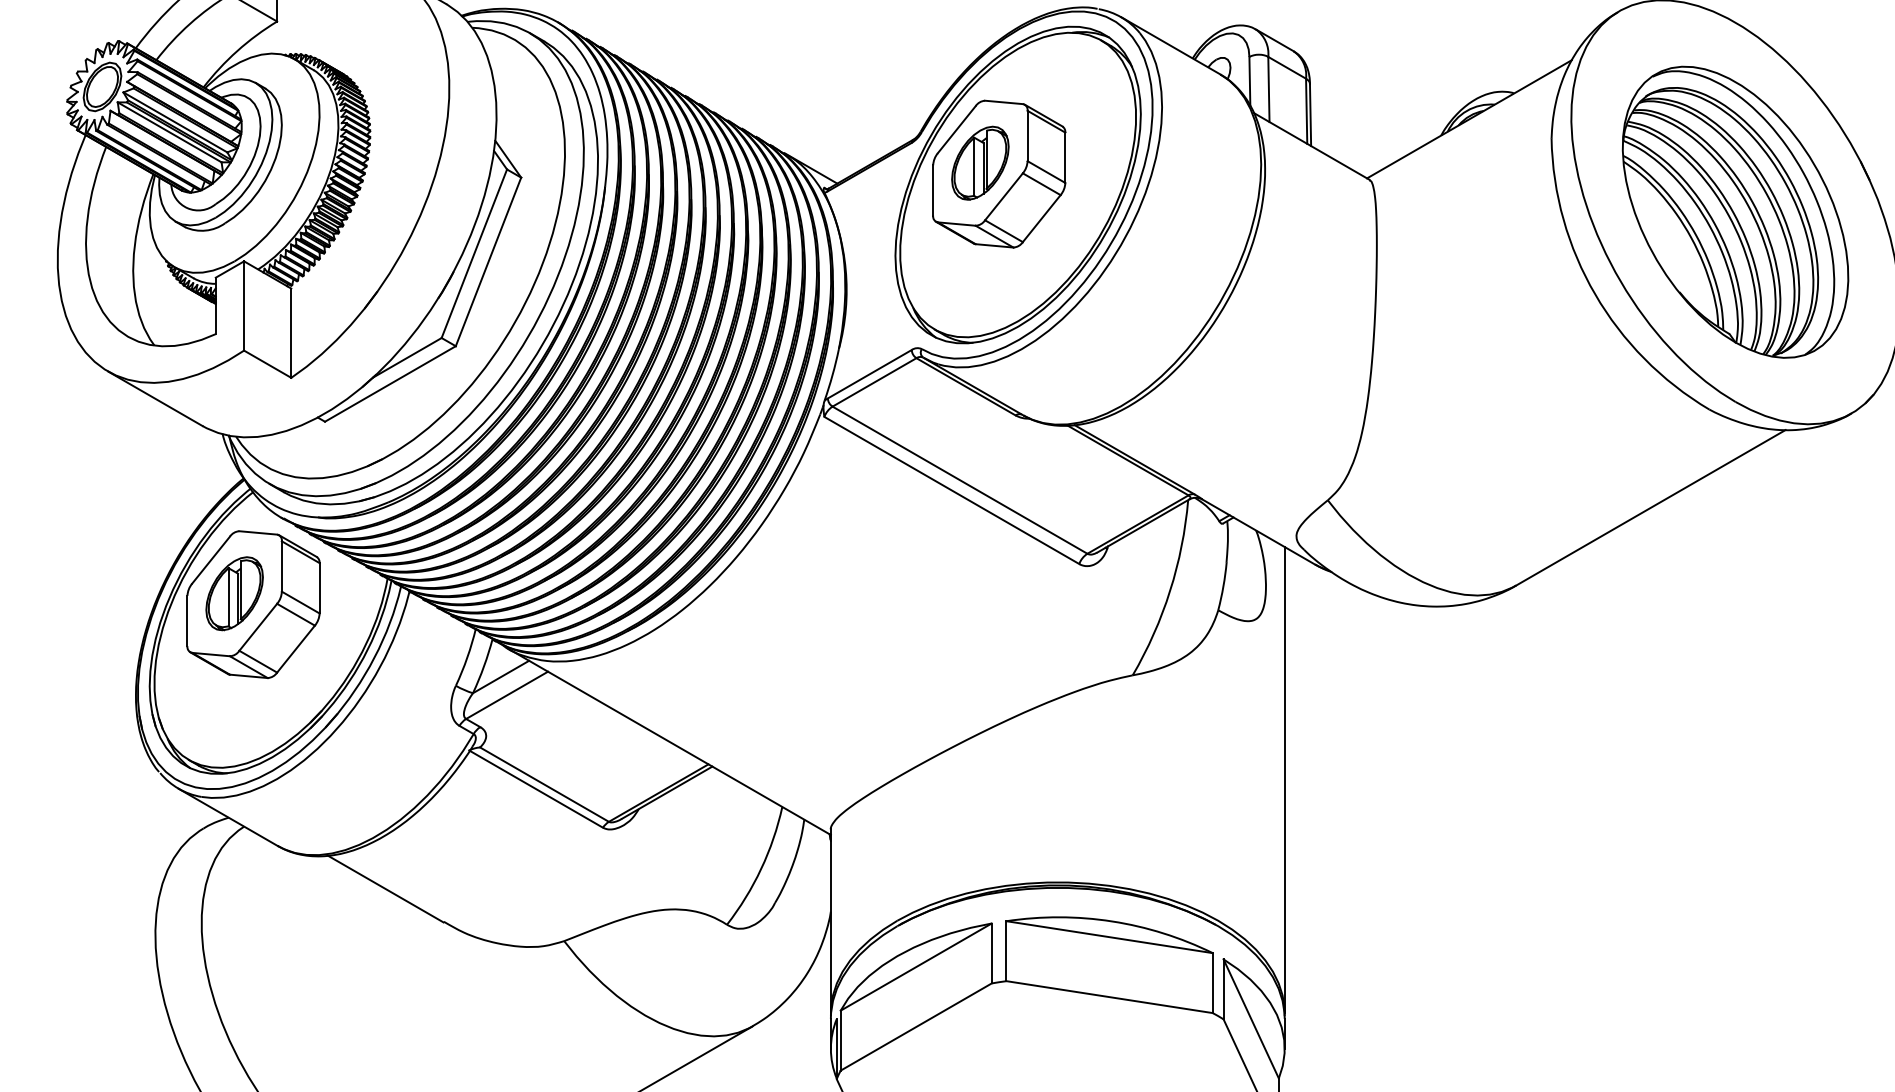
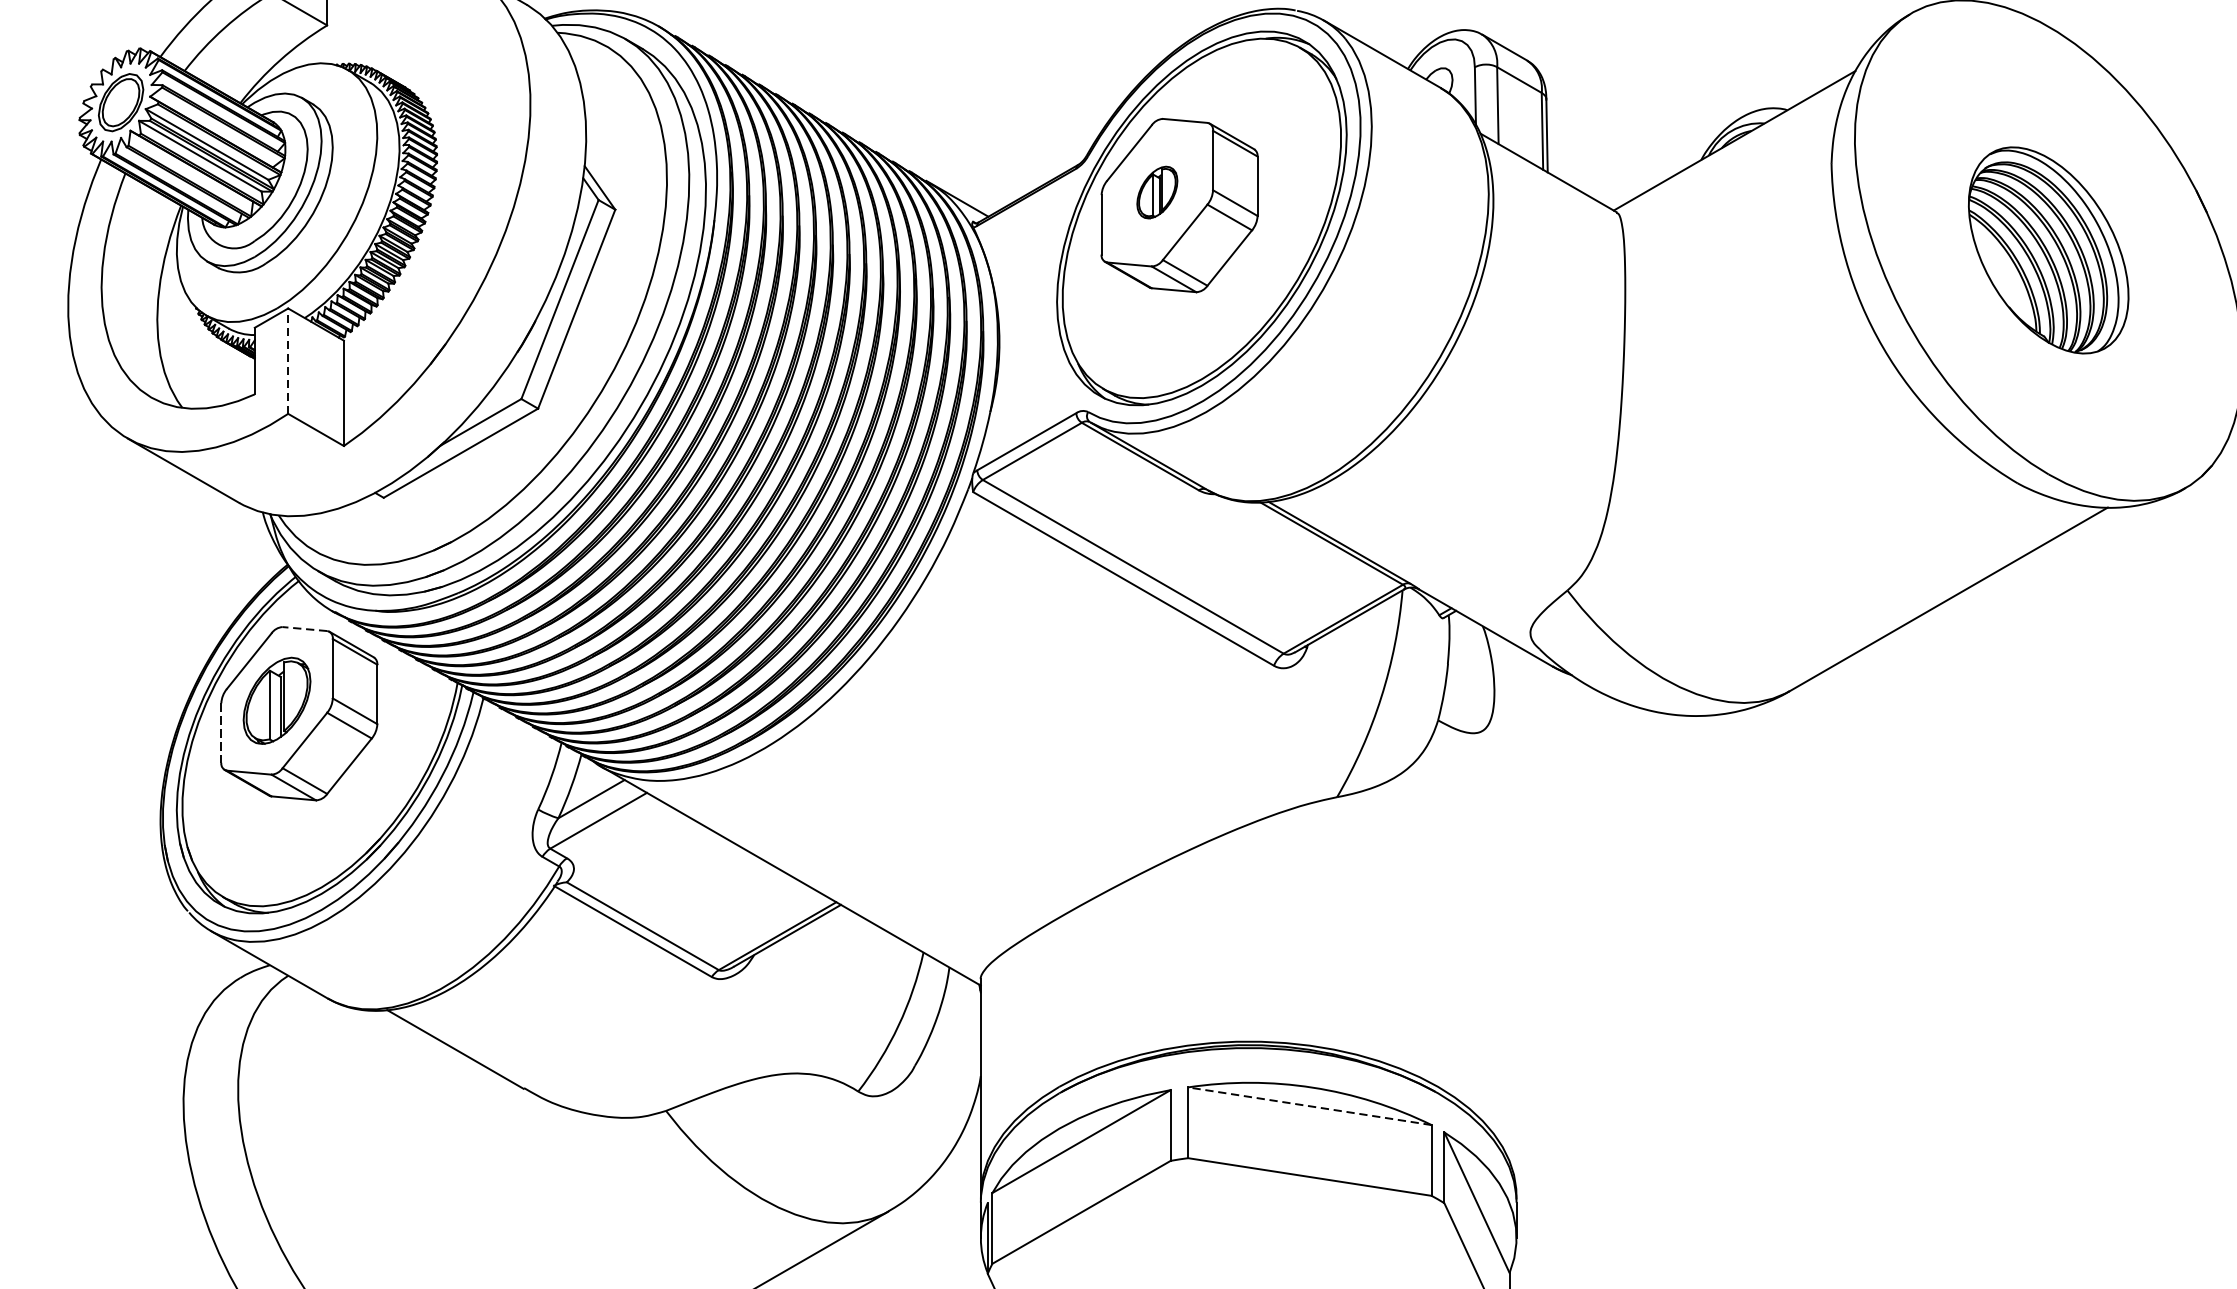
part: (980, 162) -> (1157, 191), size x0.6
part: (1735, 211) -> (2048, 249), size x0.6
line: (244, 305) -> (288, 360), solid -> dashed
line: (258, 532) -> (305, 628), solid -> dashed
line: (187, 621) -> (221, 733), solid -> dashed
line: (1284, 780) -> (1516, 921), removed
line: (1109, 937) -> (1309, 1106), solid -> dashed

